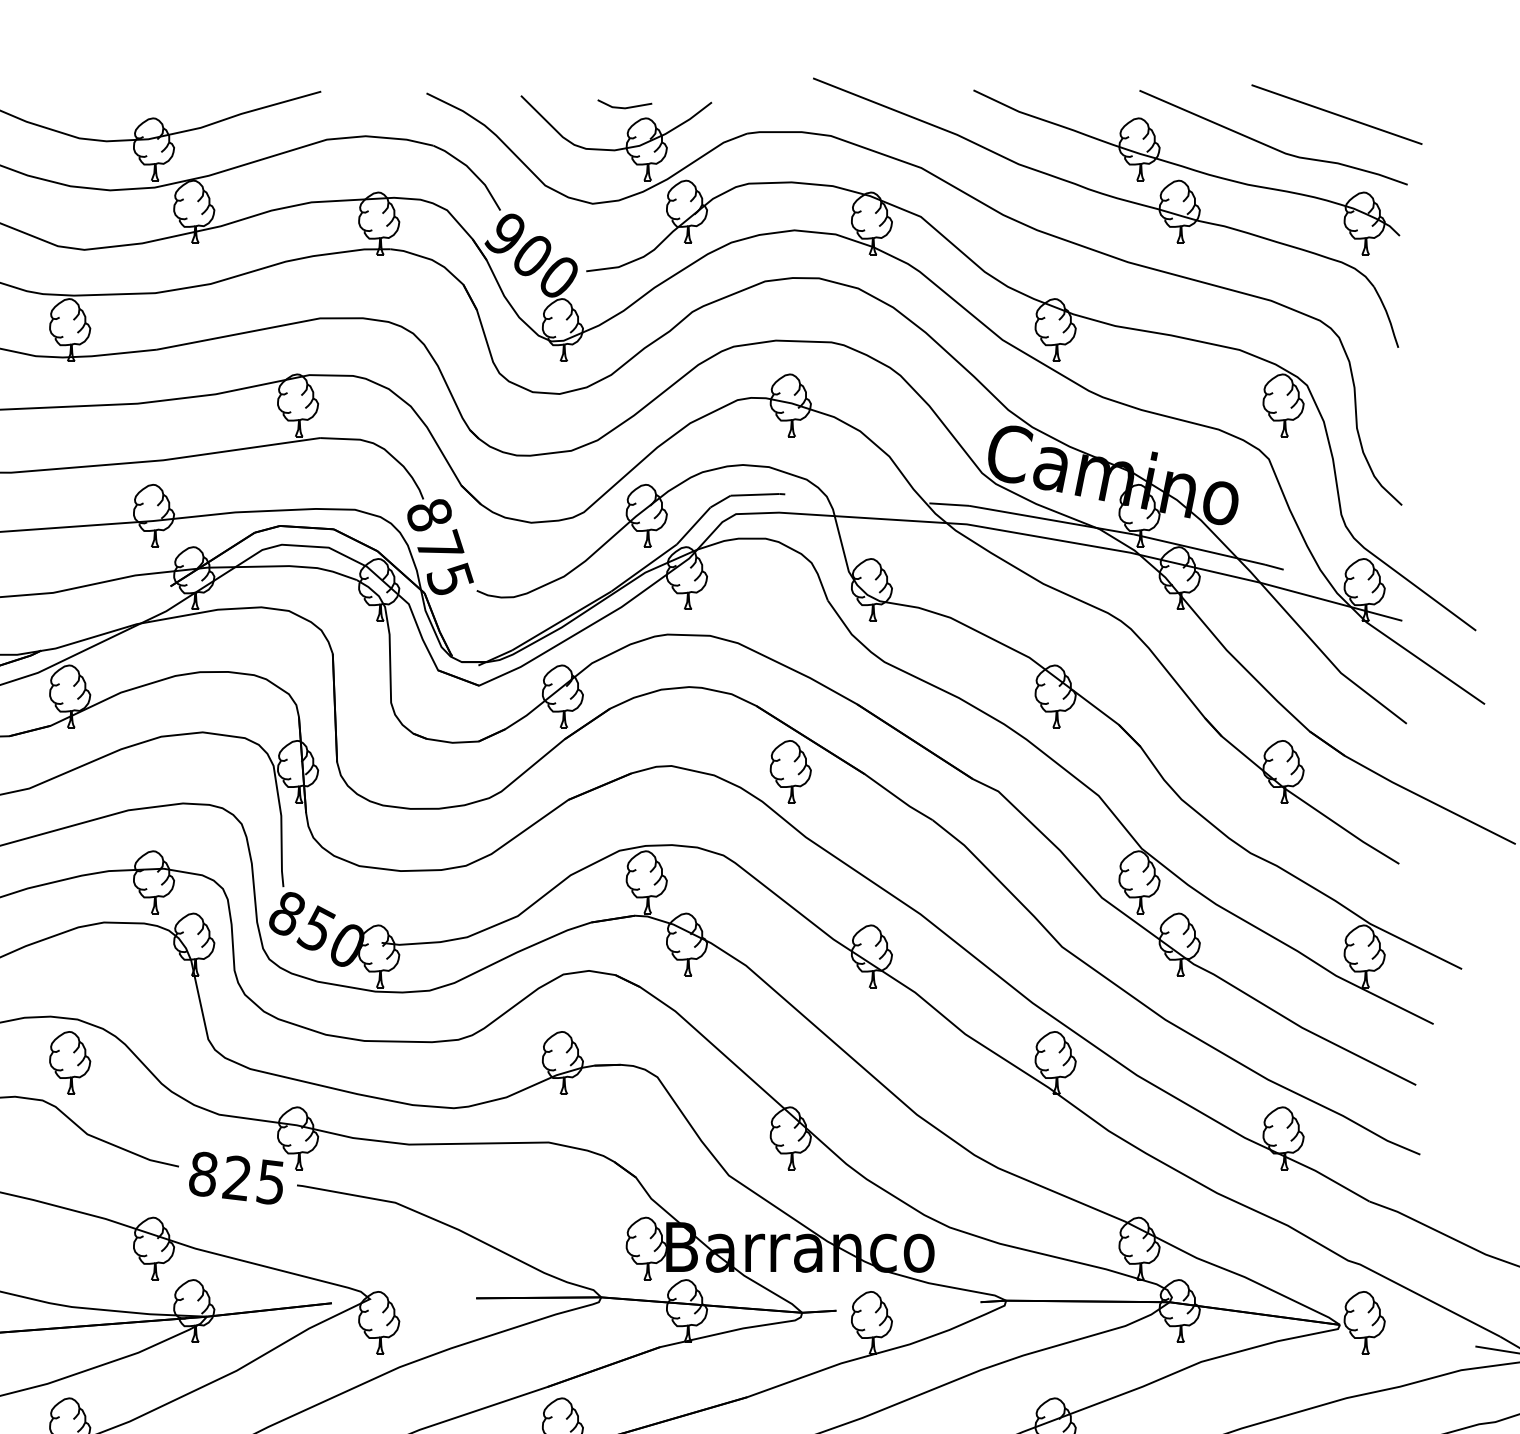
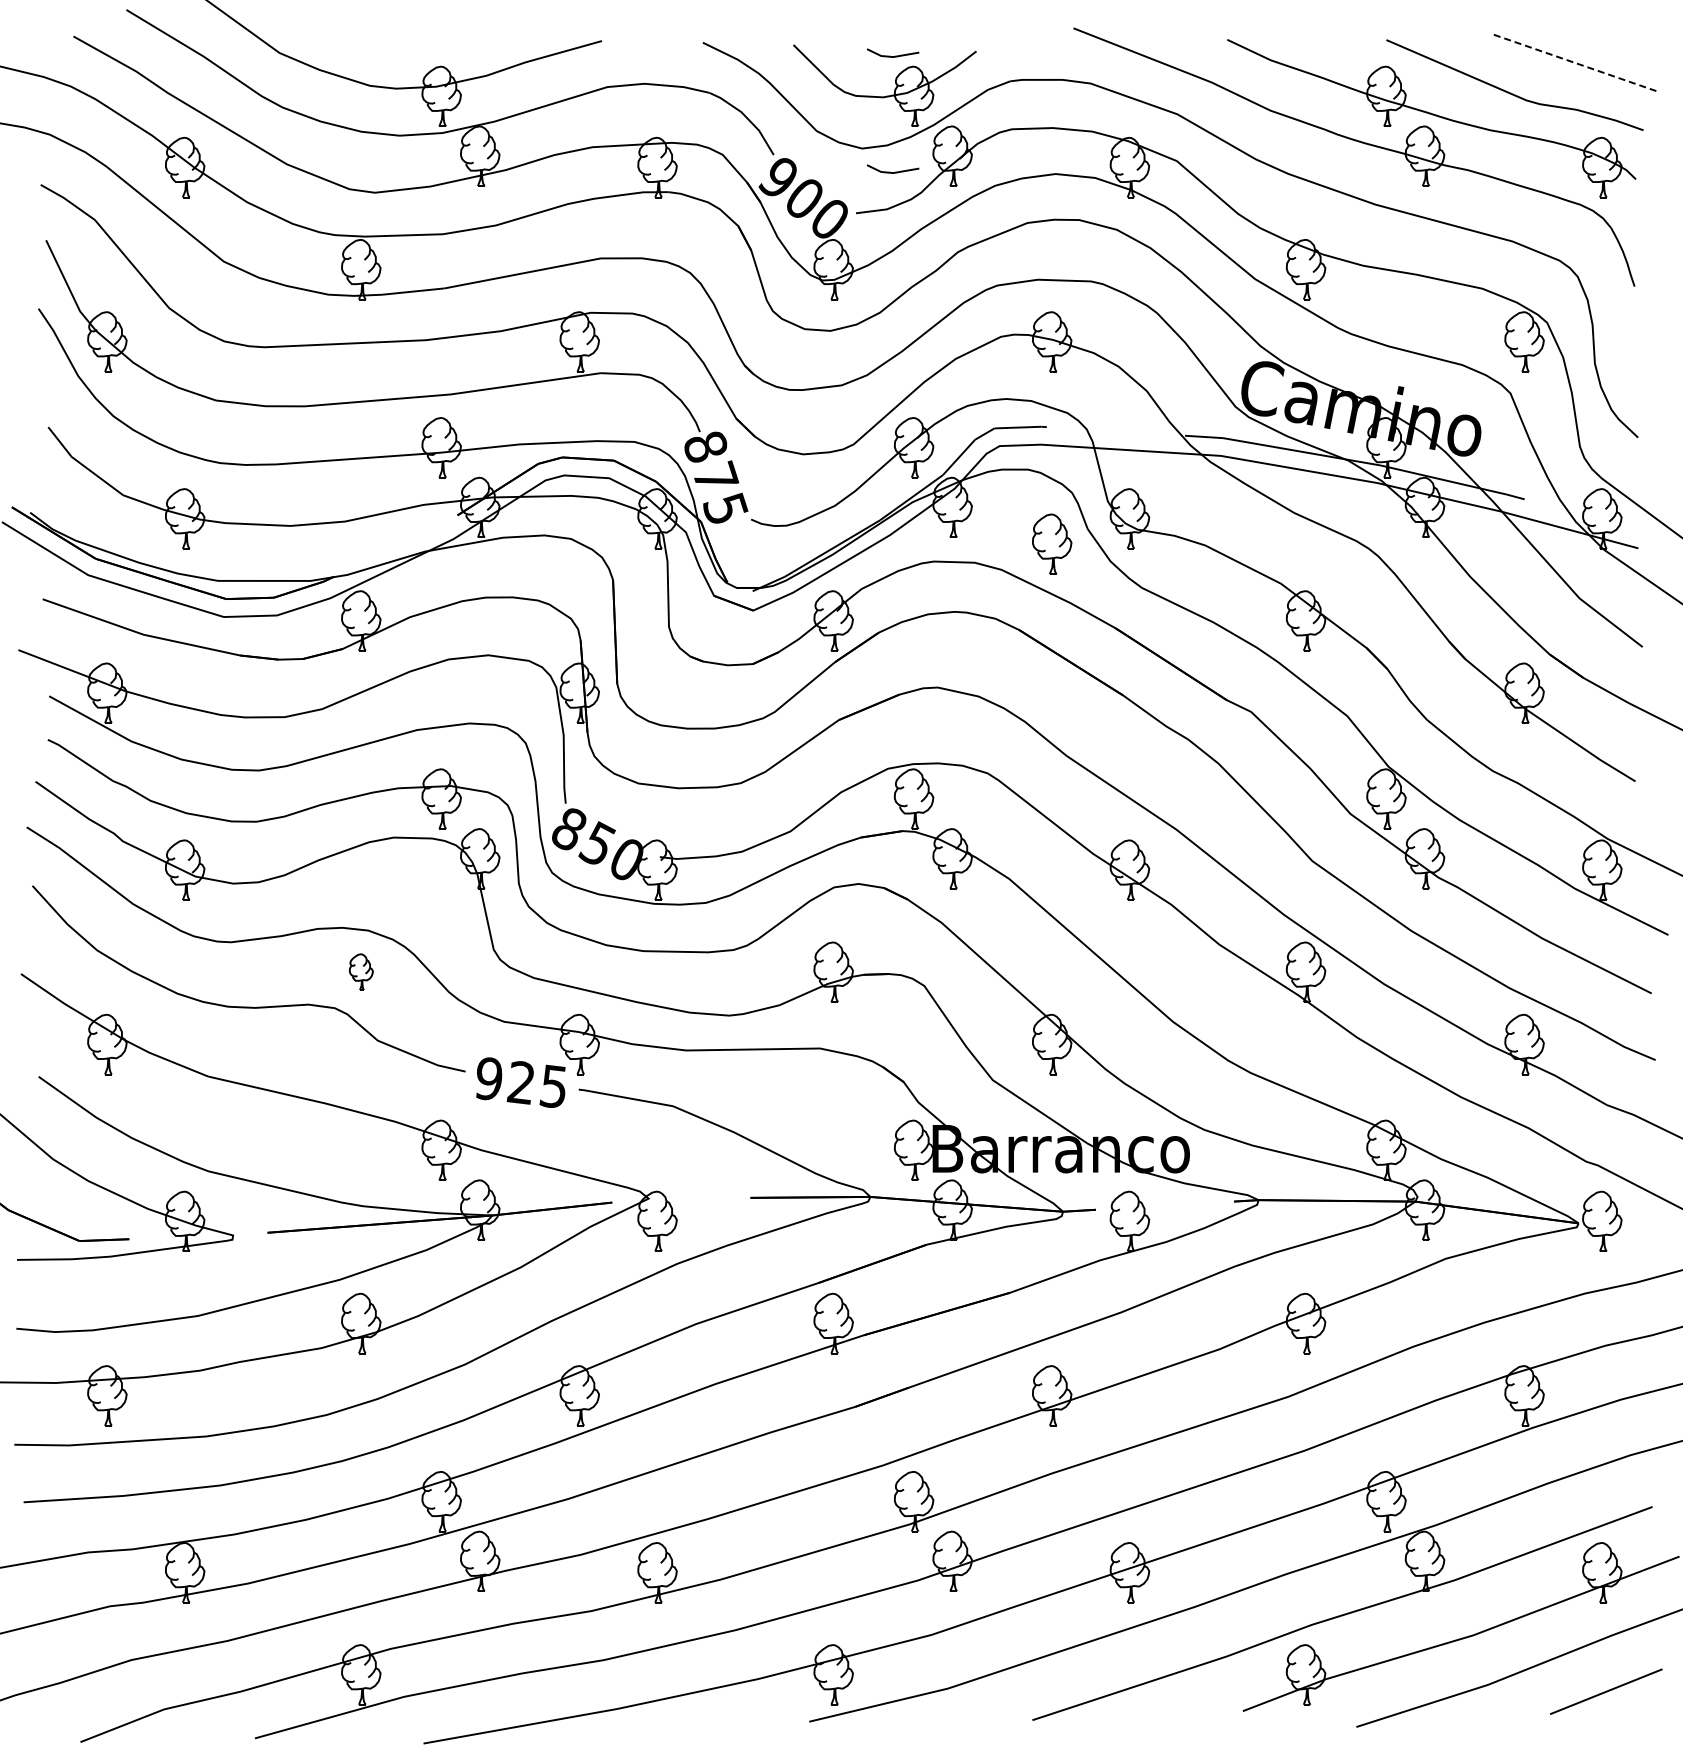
line: (1336, 115) -> (1575, 63), solid -> dashed
line: (622, 227) -> (890, 171), added
part: (791, 771) -> (1052, 543), moved
part: (70, 1062) -> (361, 971), size x0.6
text: (202, 1173) -> (488, 1078), 825 -> 925

